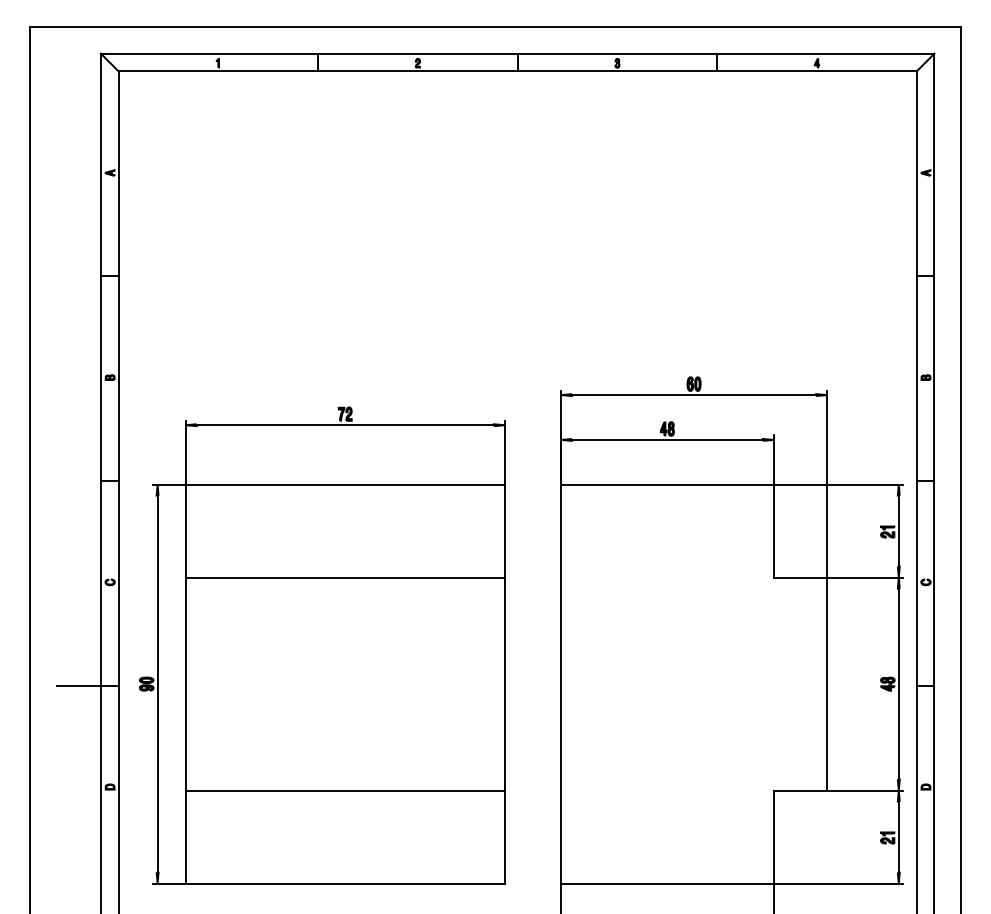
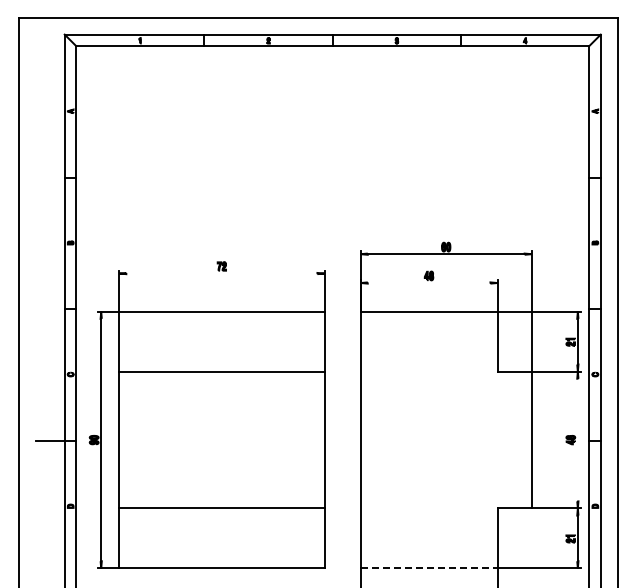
line: (344, 425) -> (221, 273), removed
line: (666, 440) -> (428, 283), removed
line: (898, 683) -> (577, 439), removed
line: (668, 883) -> (429, 568), solid -> dashed

